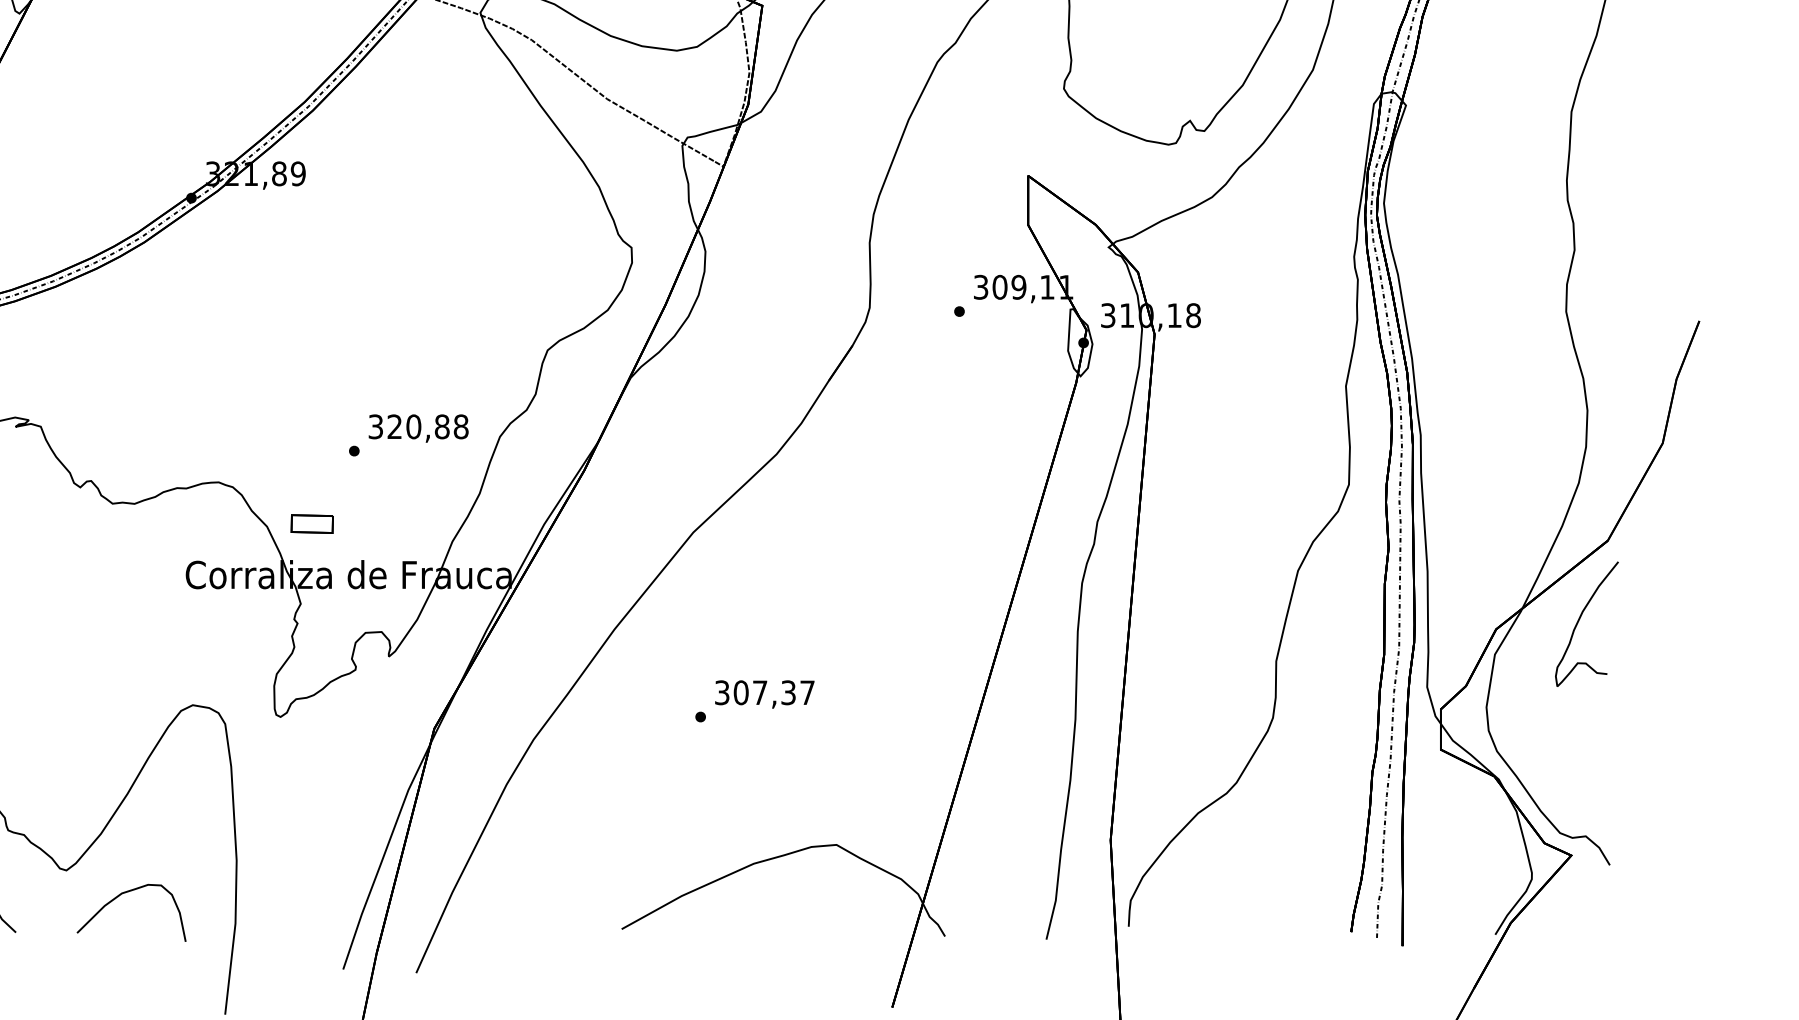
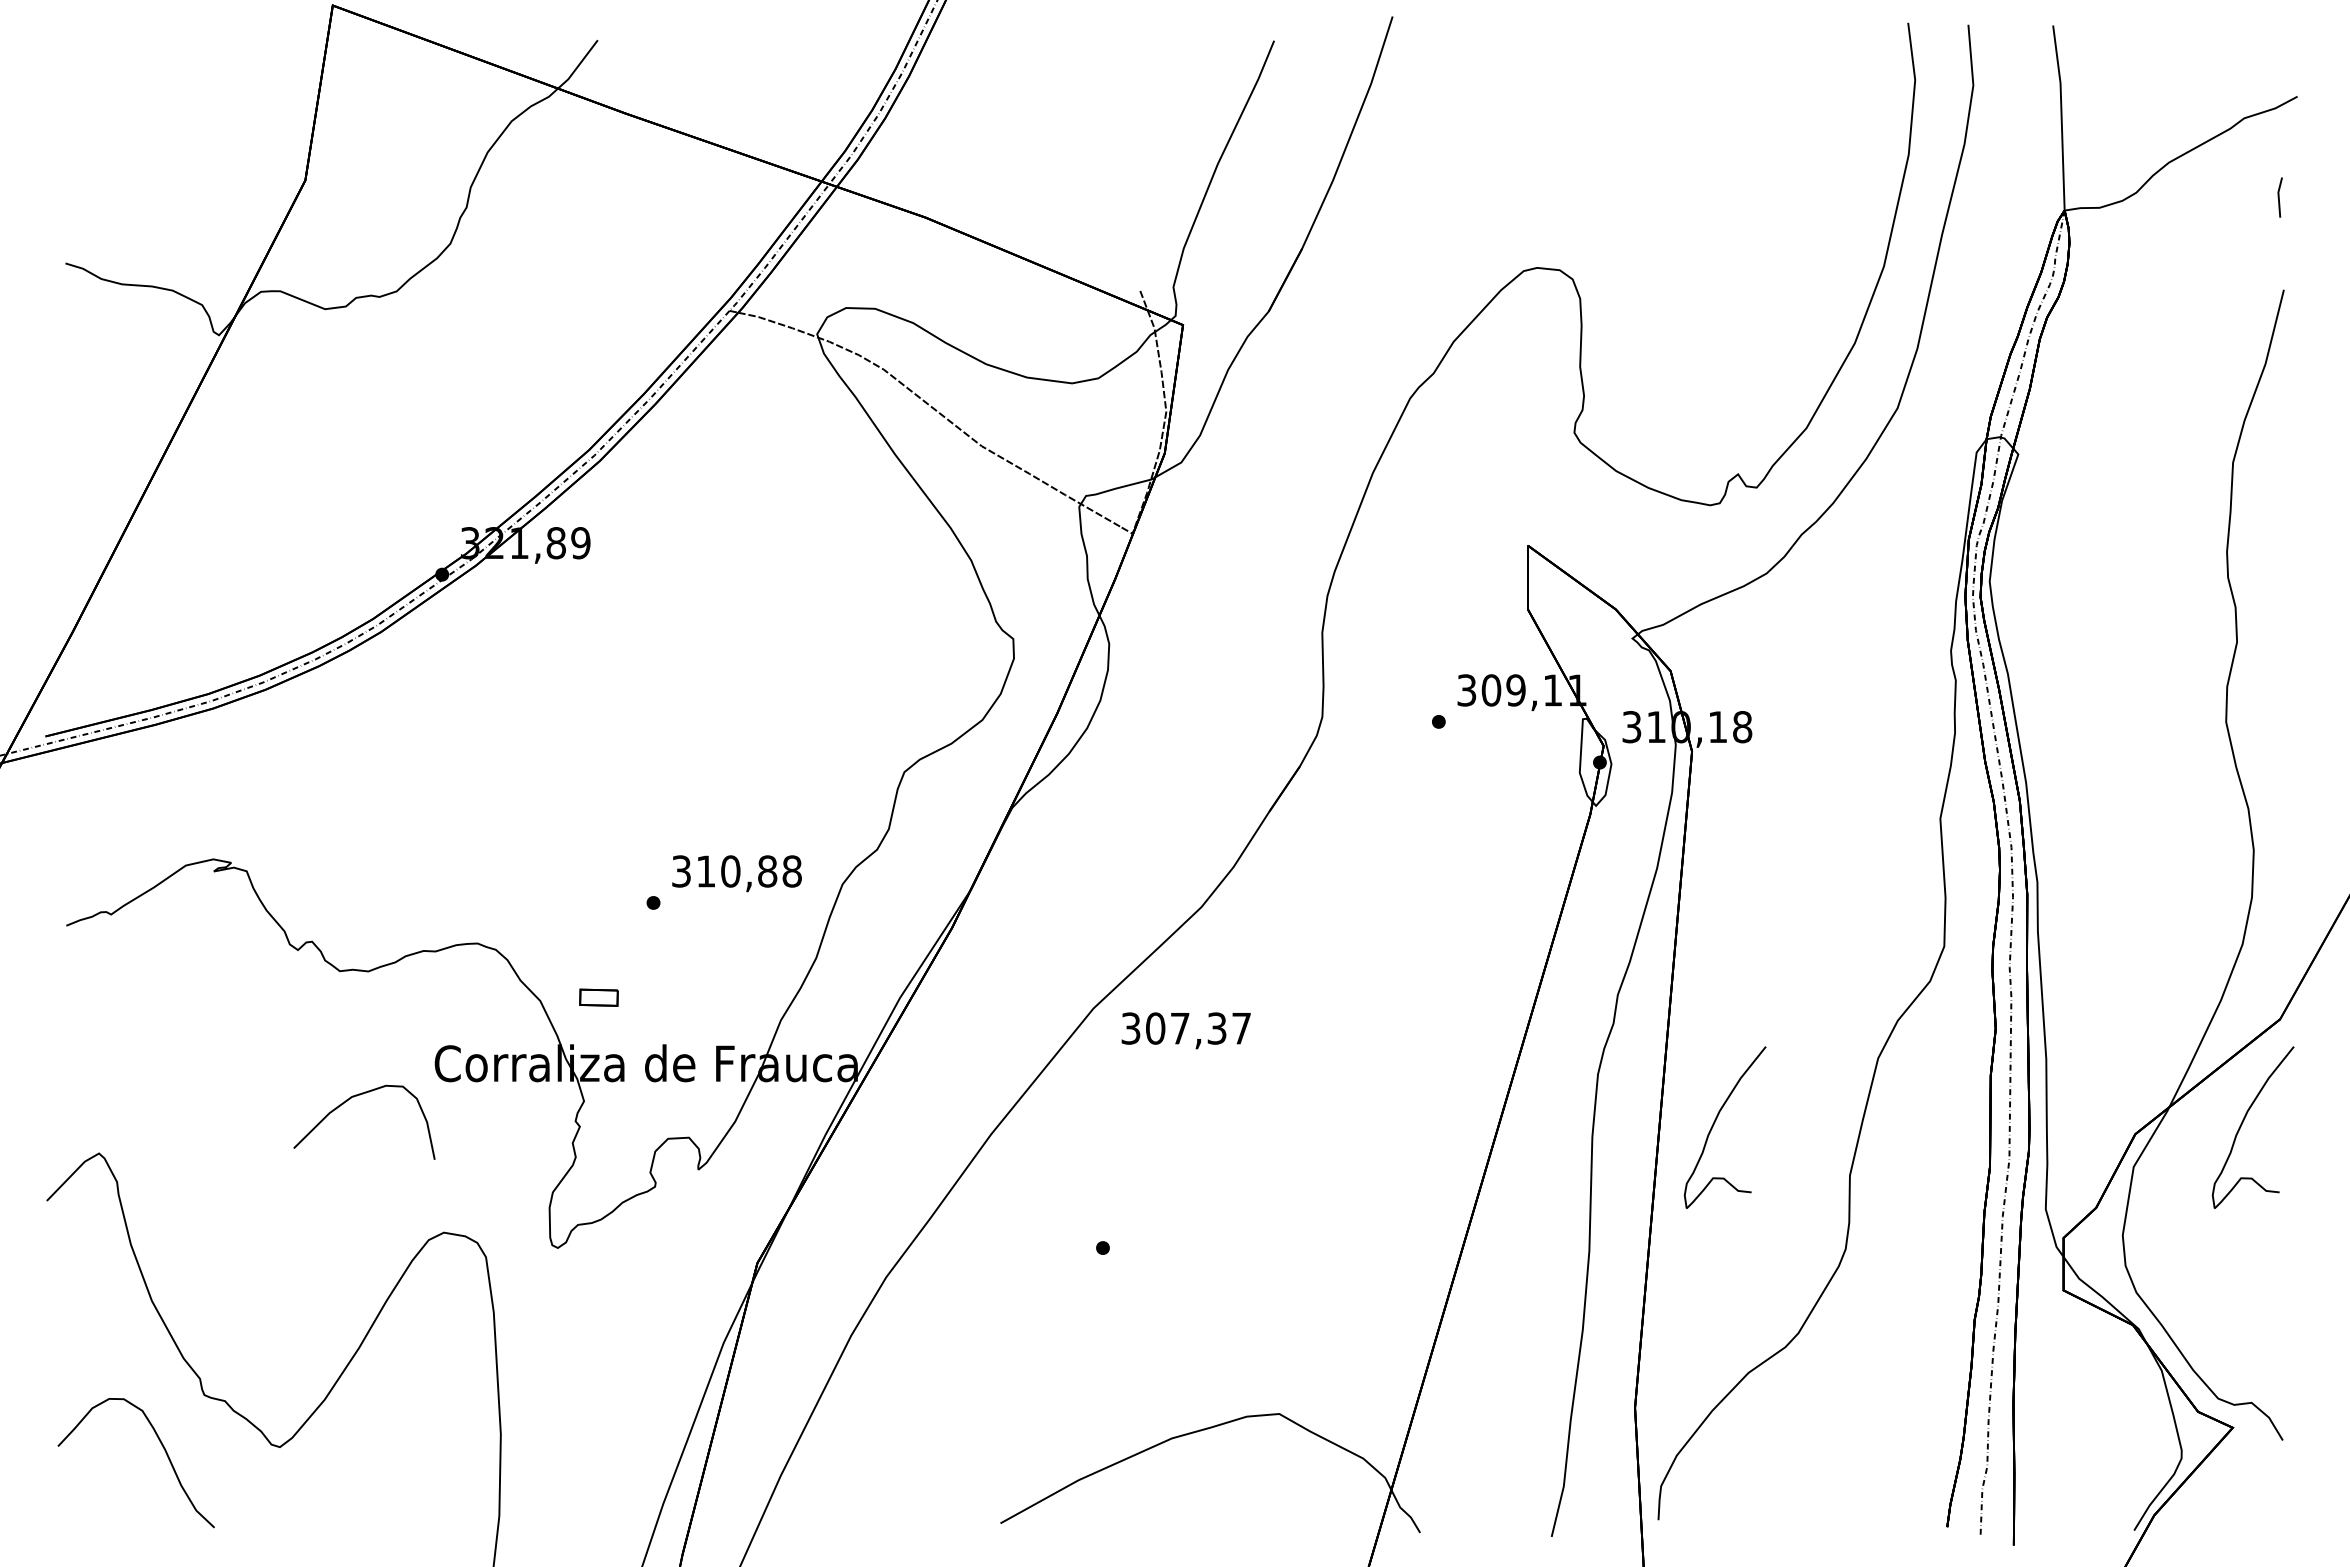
text: (394, 426) -> (705, 871), 320,88 -> 310,88
part: (311, 523) -> (598, 997), size x0.7
curve: (1172, 620) -> (1715, 1122), added
text: (764, 694) -> (1185, 1030), moved
curve: (126, 893) -> (357, 1096), moved

